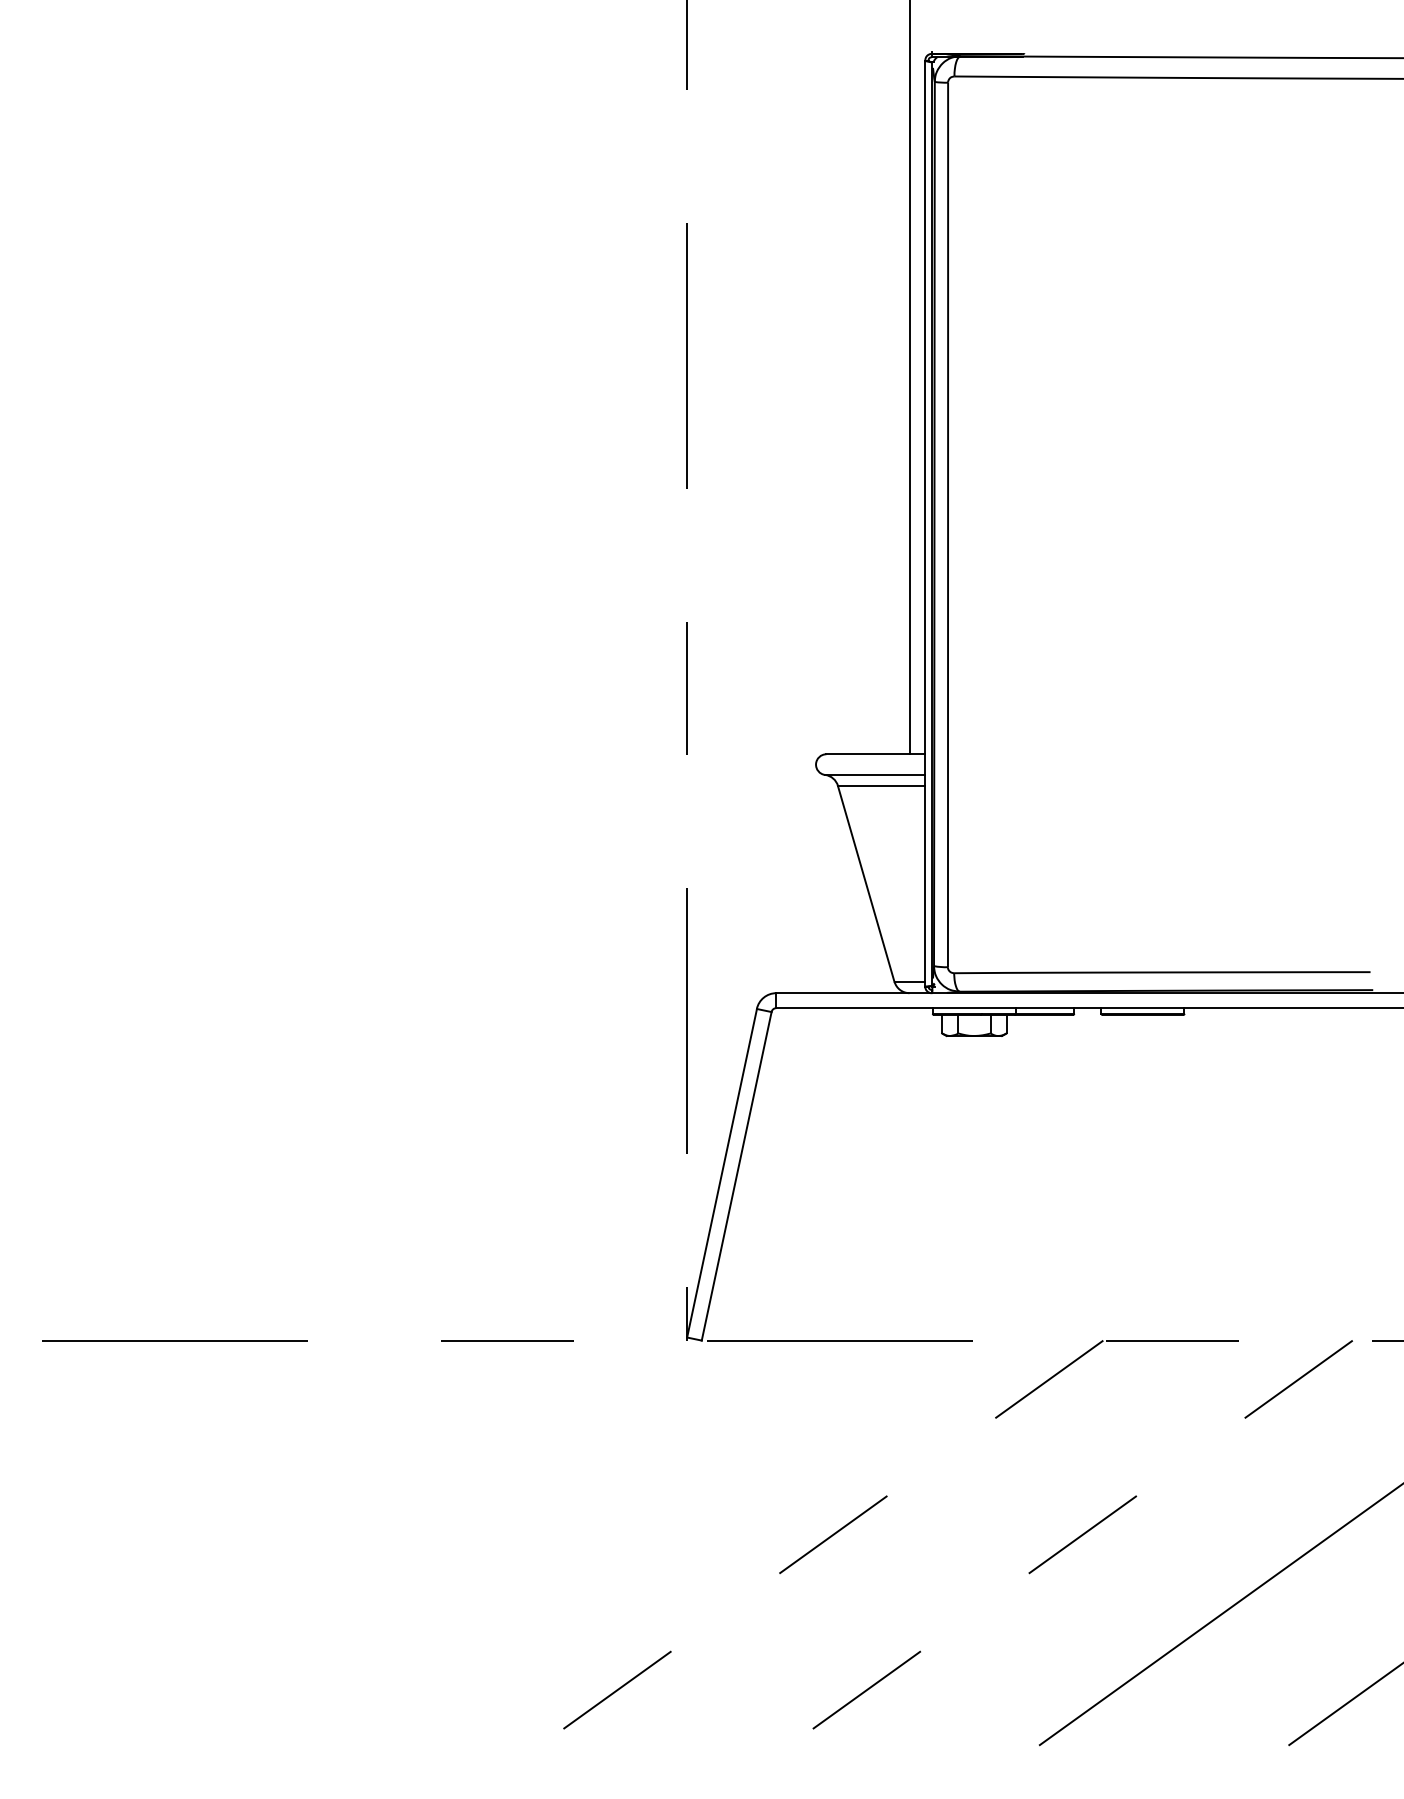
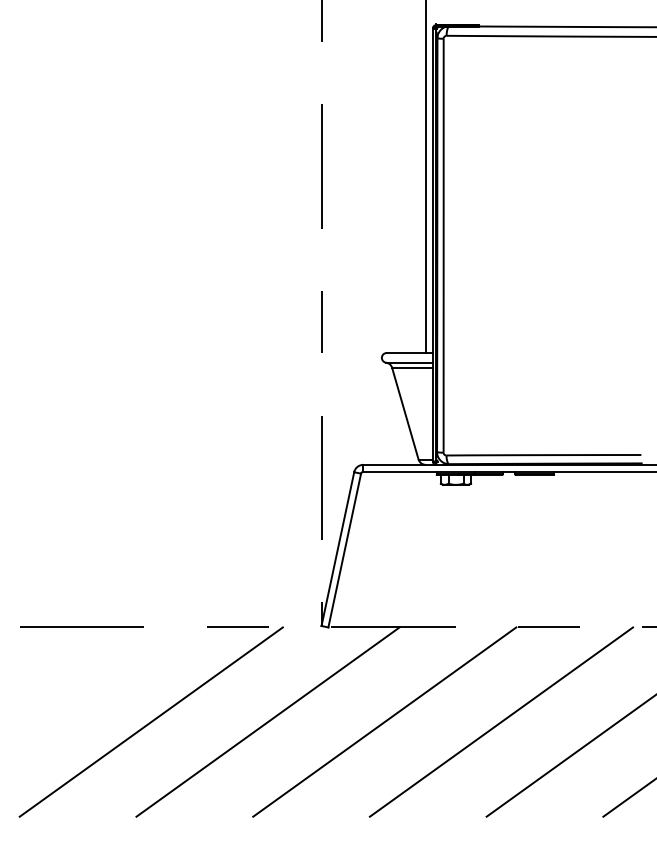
line: (321, 1541) -> (150, 721), added
line: (571, 1541) -> (267, 721), added
line: (821, 1543) -> (384, 722), dashed -> solid
line: (1071, 1543) -> (501, 722), dashed -> solid

